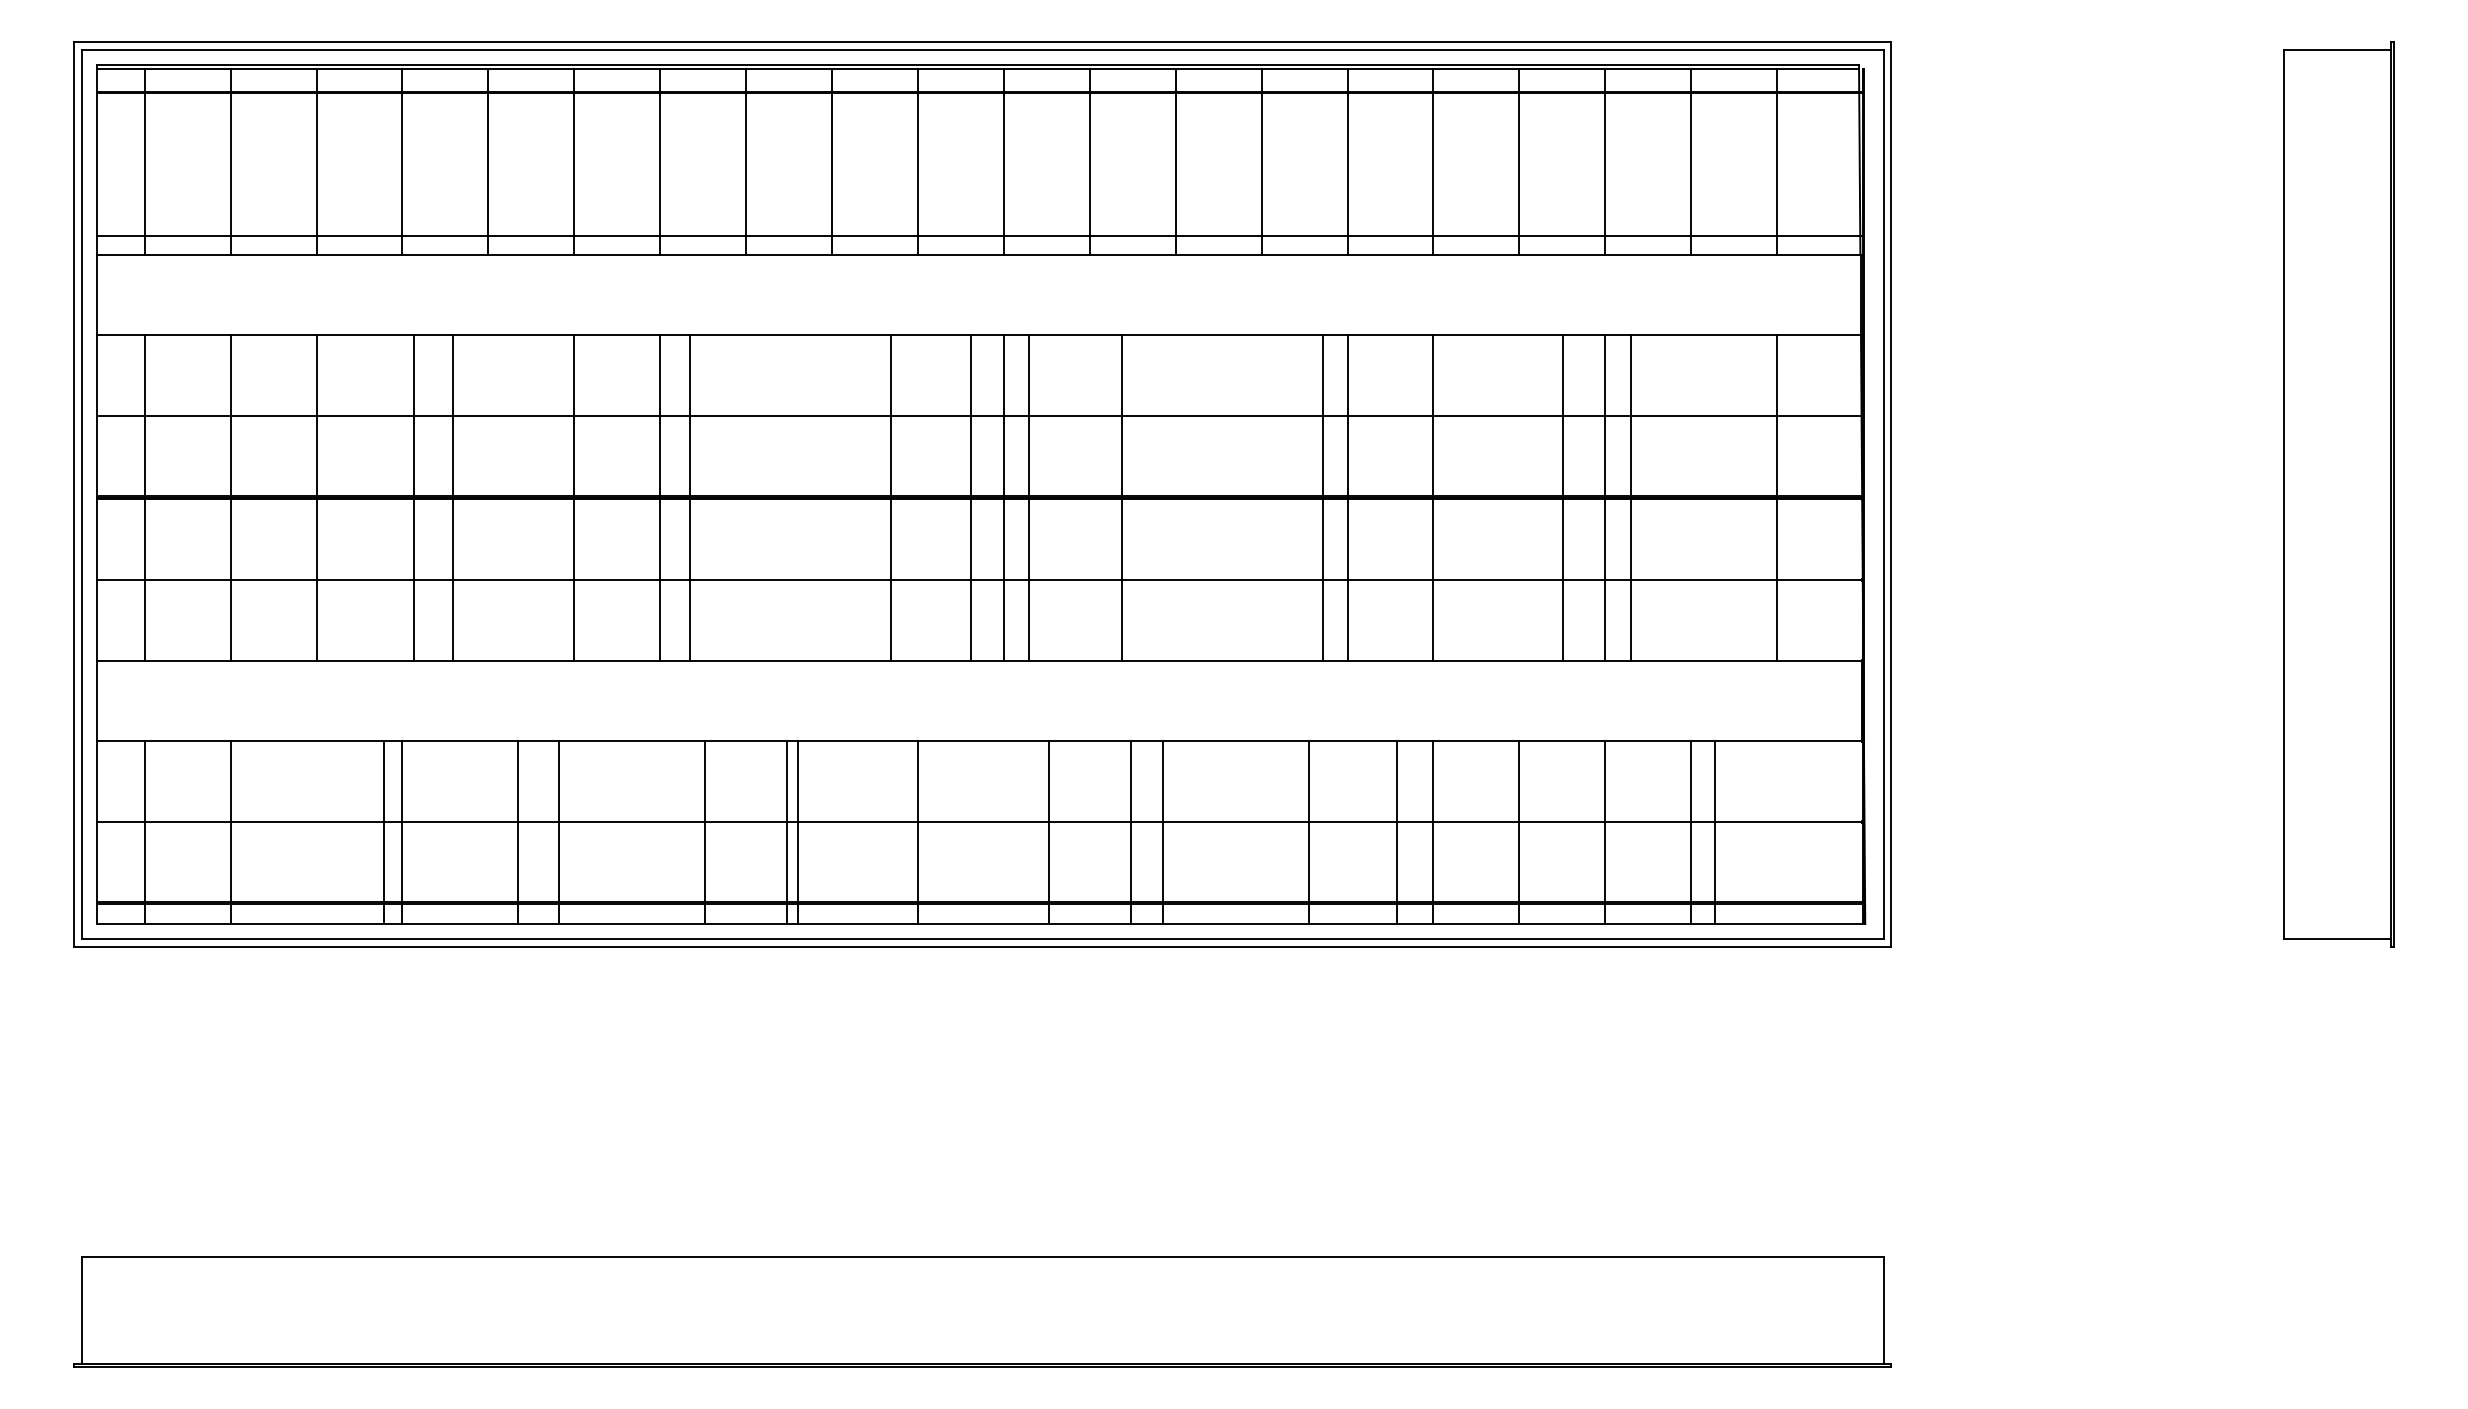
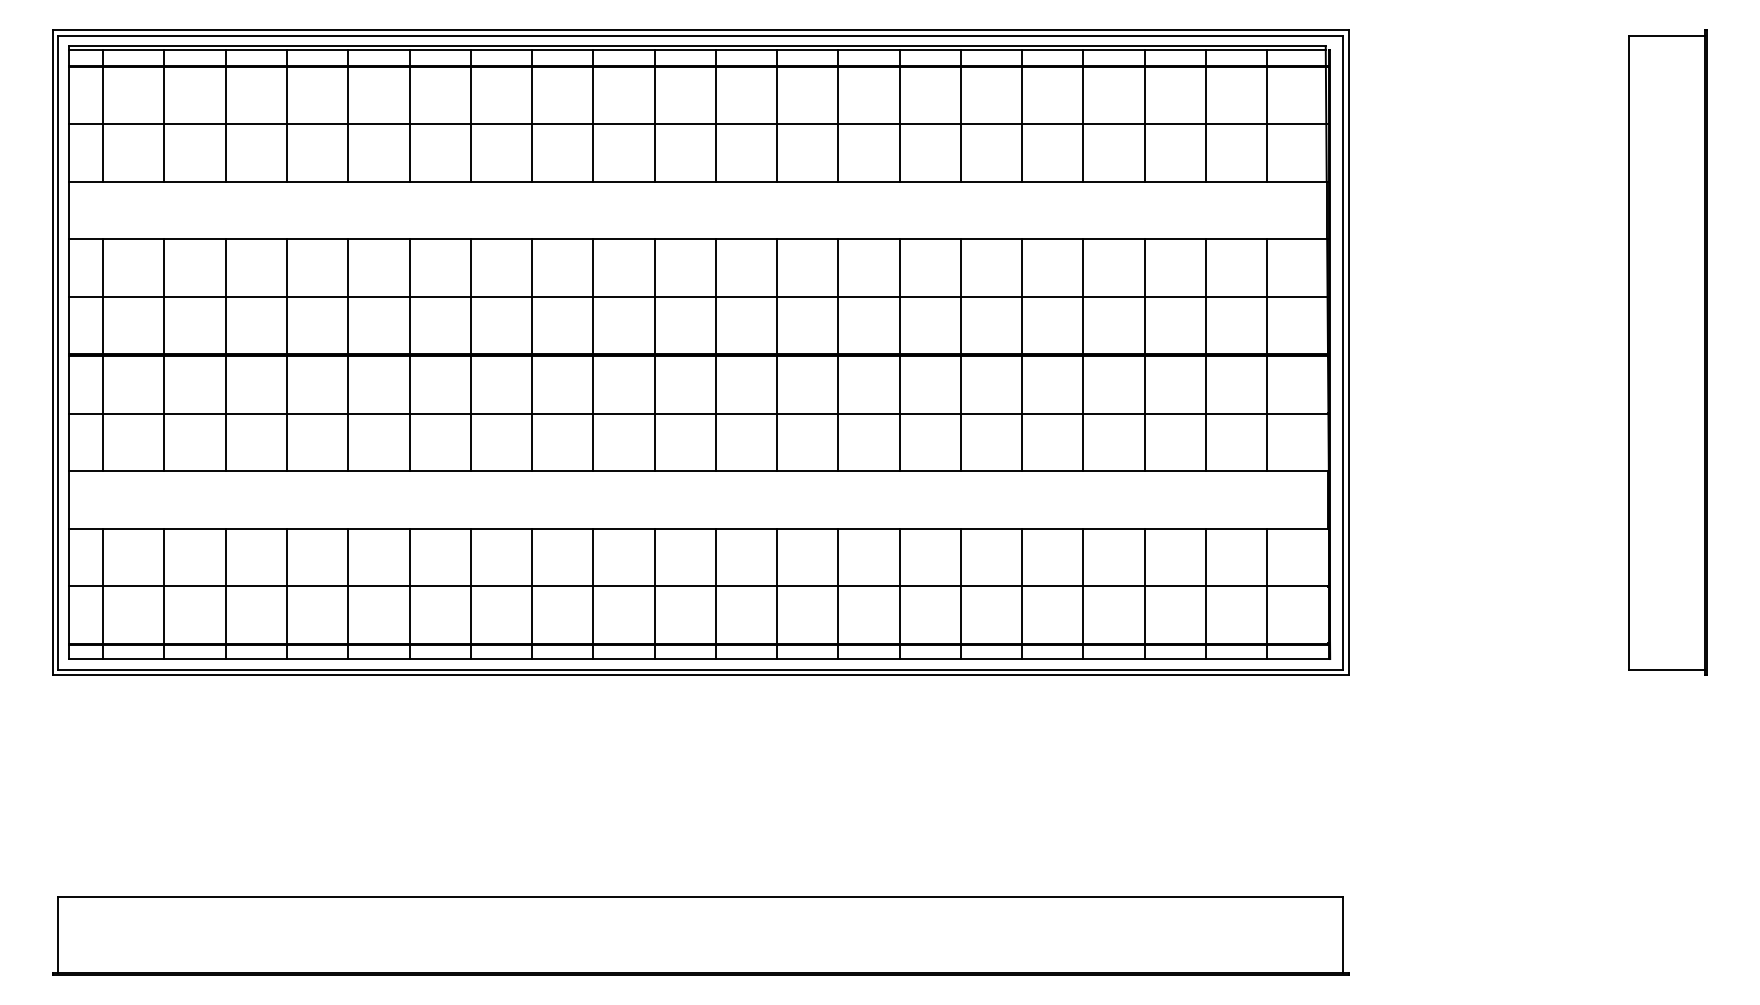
line: (979, 236) -> (698, 124), moved
line: (414, 498) -> (348, 355), moved
line: (452, 498) -> (286, 355), moved
line: (690, 498) -> (532, 355), moved
line: (891, 498) -> (593, 355), moved
line: (971, 498) -> (654, 355), moved
line: (1029, 498) -> (777, 355), moved
line: (1122, 498) -> (838, 355), moved
line: (1323, 498) -> (899, 355), moved
line: (1562, 498) -> (1083, 355), moved
line: (1631, 498) -> (1206, 355), moved
line: (383, 832) -> (225, 593), moved
line: (518, 832) -> (409, 593), moved
line: (558, 832) -> (348, 593), moved
line: (704, 832) -> (470, 593), moved
line: (787, 832) -> (593, 593), moved
line: (798, 832) -> (532, 593), moved
line: (1048, 832) -> (715, 593), moved
line: (1130, 832) -> (838, 593), moved
line: (1163, 832) -> (777, 593), moved
line: (1309, 832) -> (899, 593), moved
line: (1395, 832) -> (960, 593), moved
line: (1715, 832) -> (1267, 593), moved

